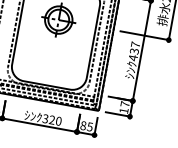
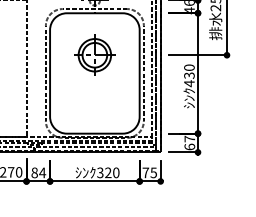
text: (135, 44) -> (189, 67), 437 -> 430
text: (123, 110) -> (189, 146), 17 -> 67
text: (83, 125) -> (145, 172), 85 -> 75

